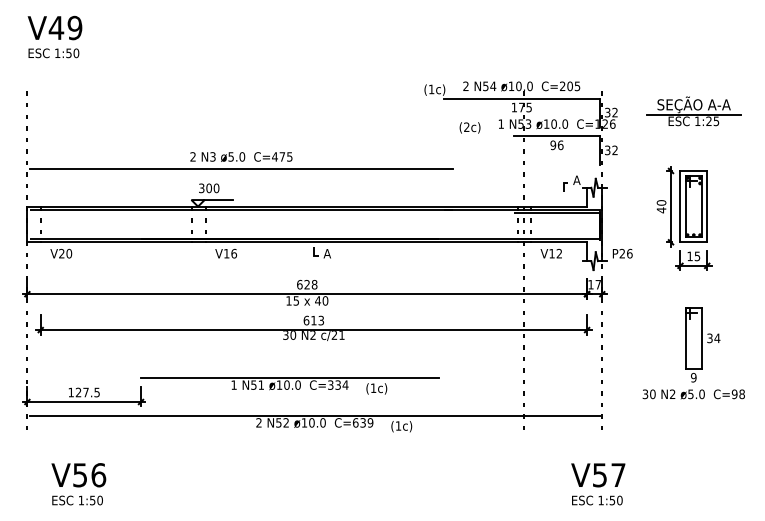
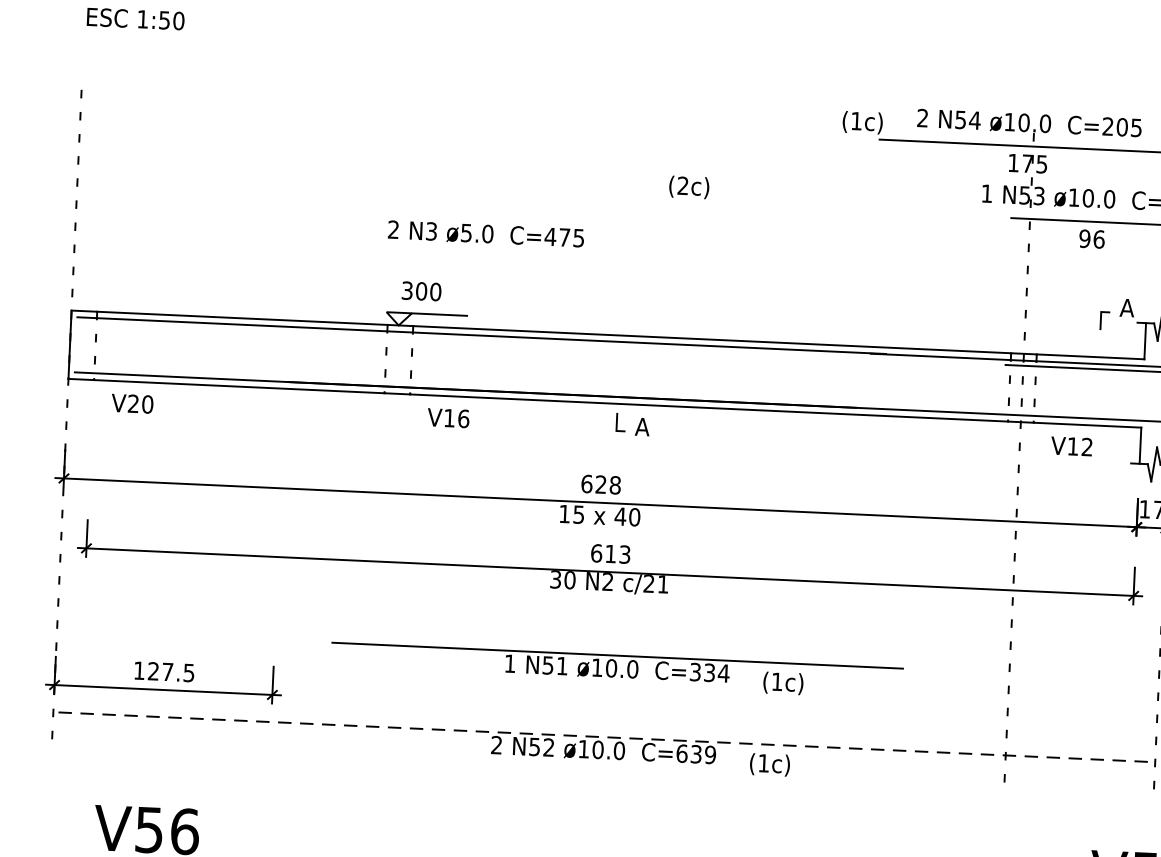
text: (469, 127) -> (688, 186), moved
line: (241, 169) -> (485, 258), removed
part: (289, 385) -> (616, 669), moved
line: (314, 416) -> (603, 737), solid -> dashed

